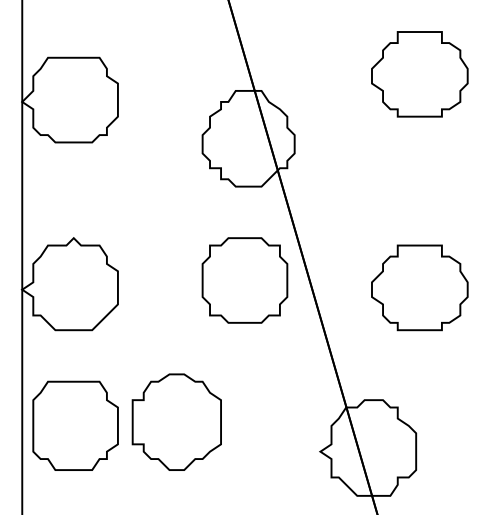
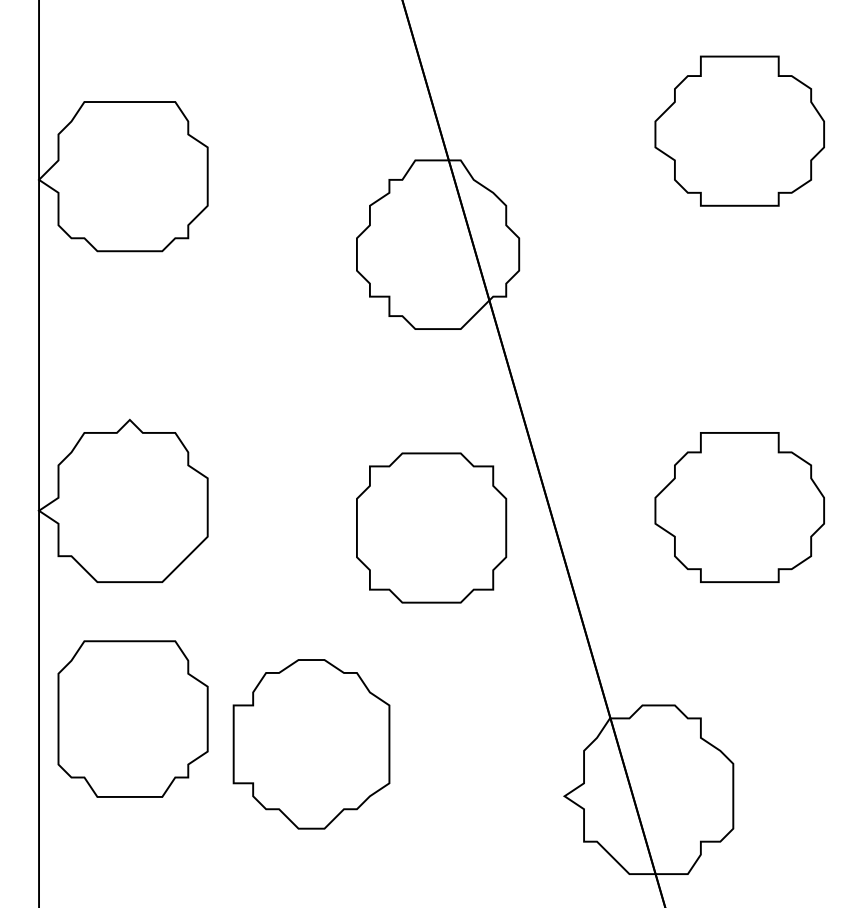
part: (244, 280) -> (430, 528), moved
part: (75, 425) -> (132, 718), moved

